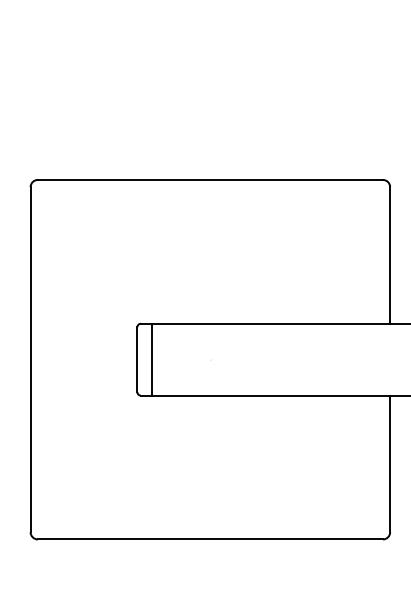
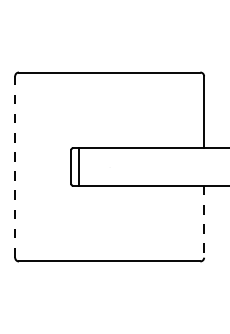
line: (31, 358) -> (15, 166), solid -> dashed
line: (390, 463) -> (204, 221), solid -> dashed

